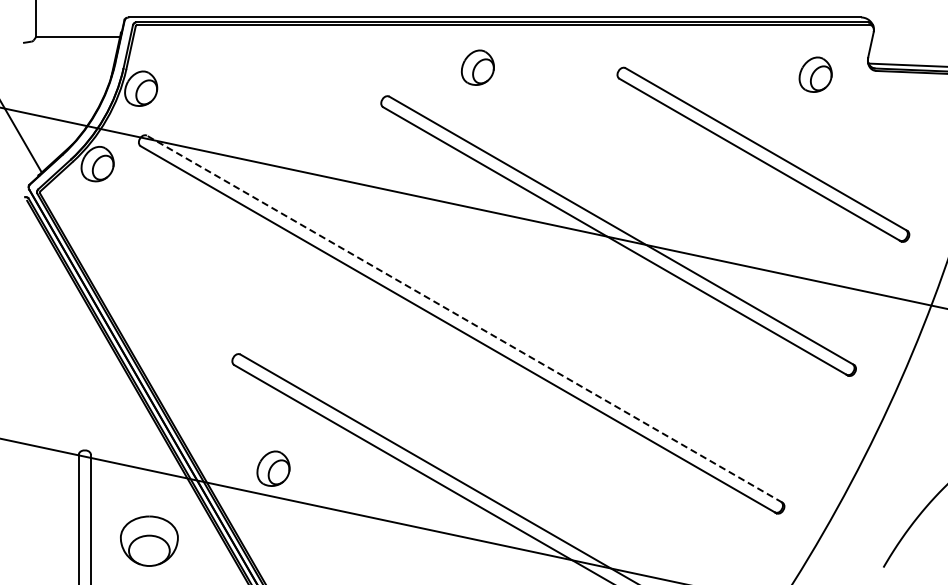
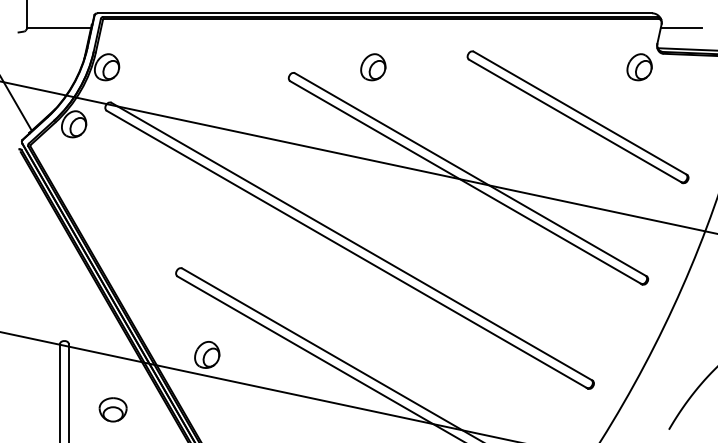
line: (899, 36) -> (681, 27), added
part: (477, 67) -> (373, 67), moved
part: (815, 74) -> (639, 67), moved
line: (464, 319) -> (351, 241), dashed -> solid
part: (148, 541) -> (112, 409), size x0.62

